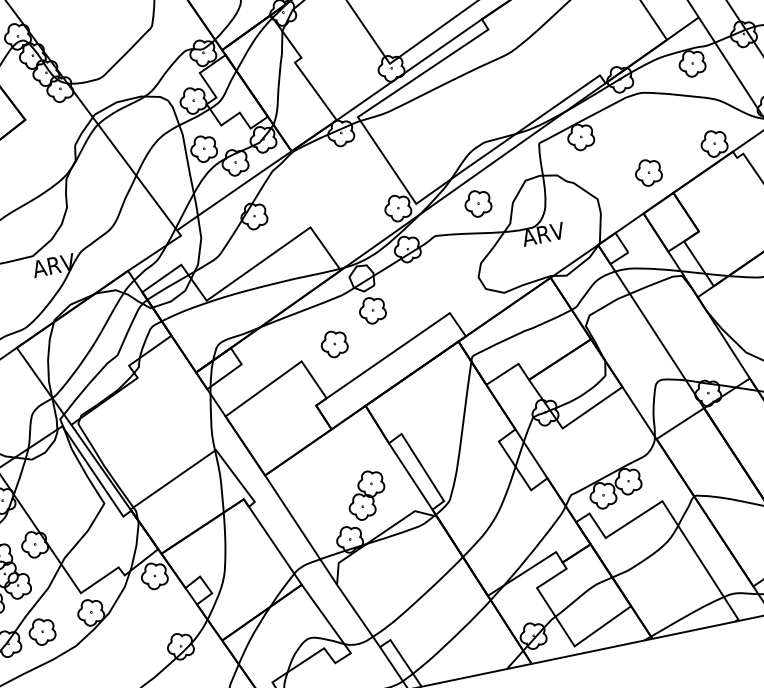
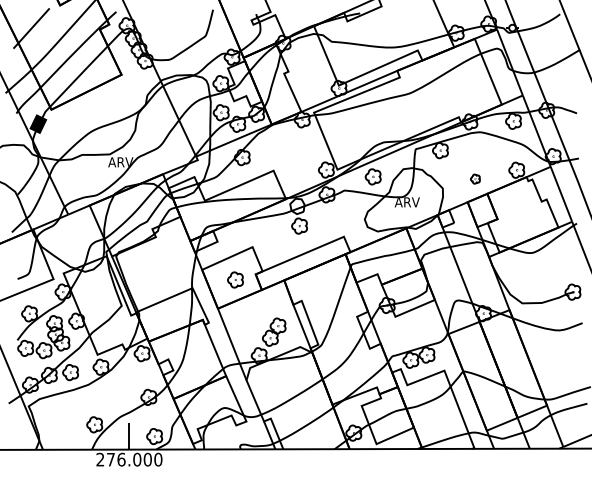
part: (648, 171) -> (475, 178), size x0.6
part: (334, 343) -> (235, 279), moved

